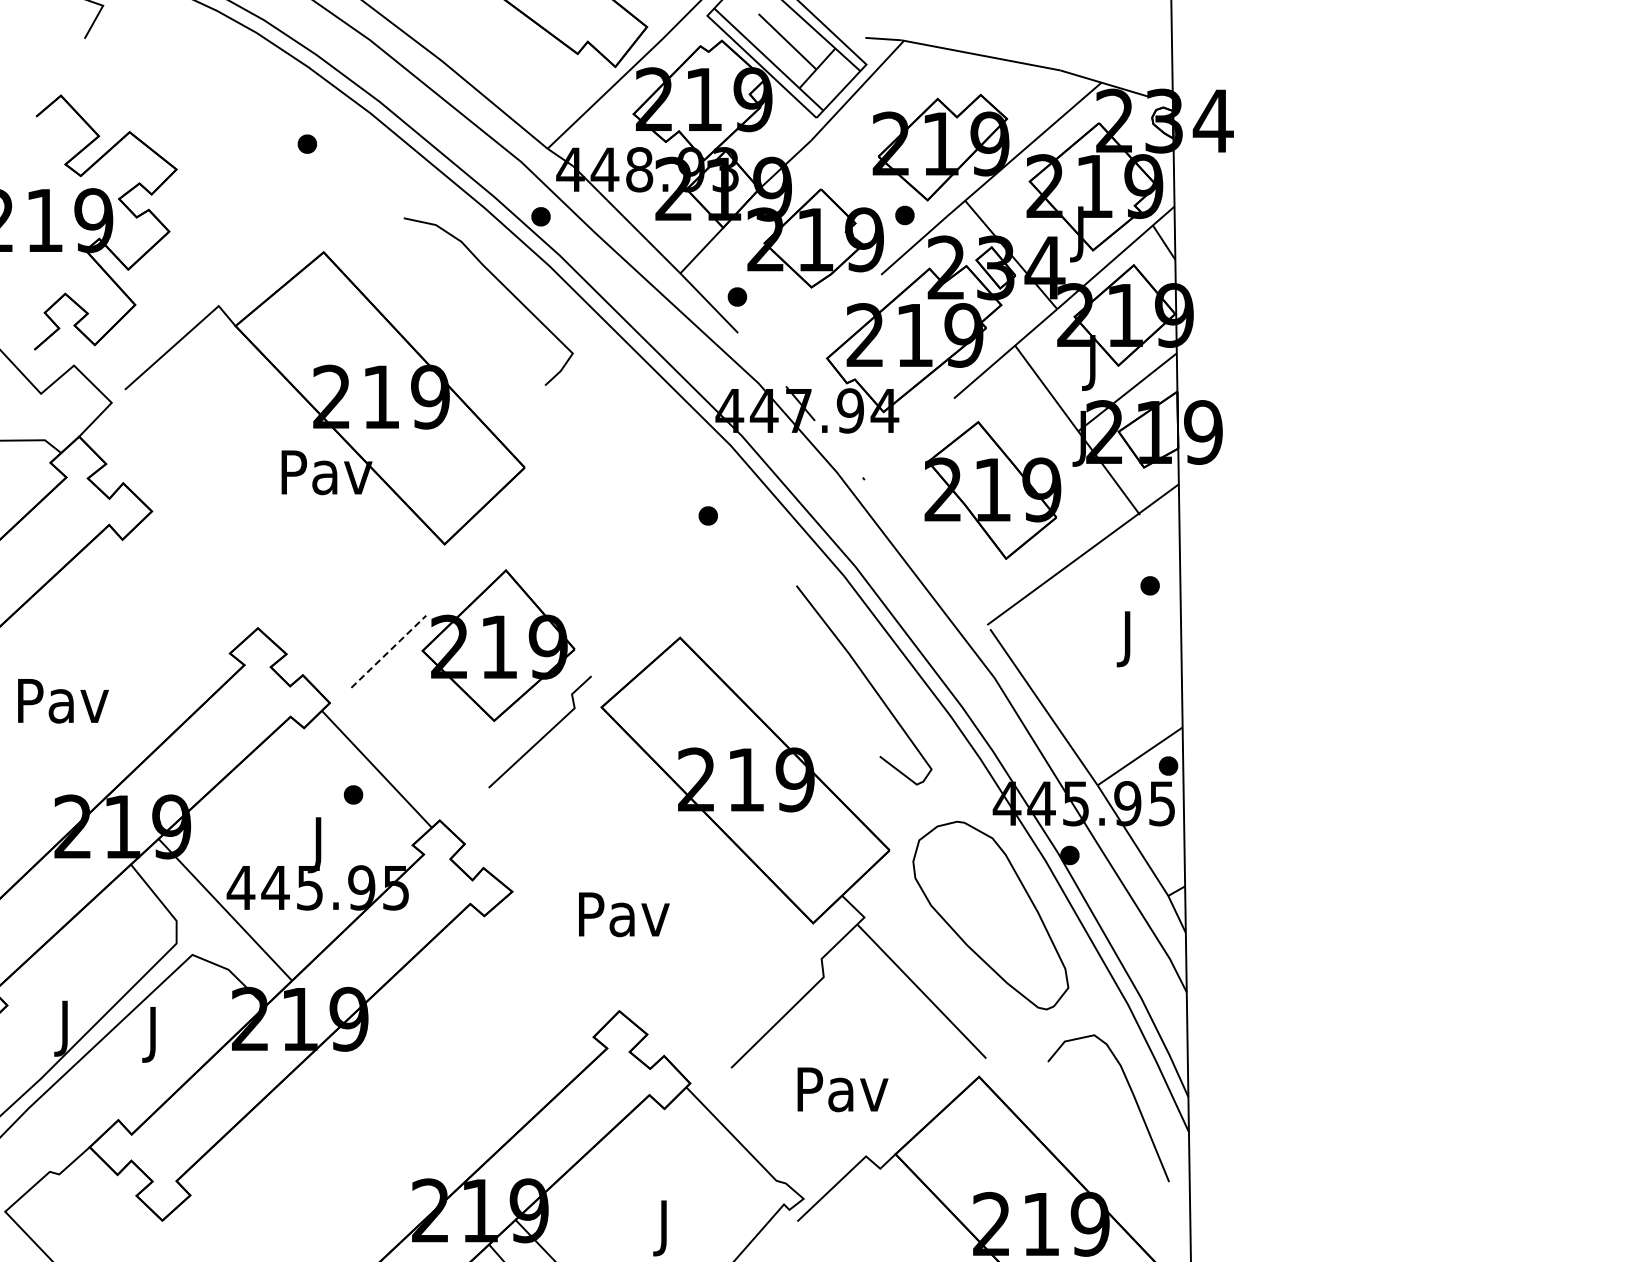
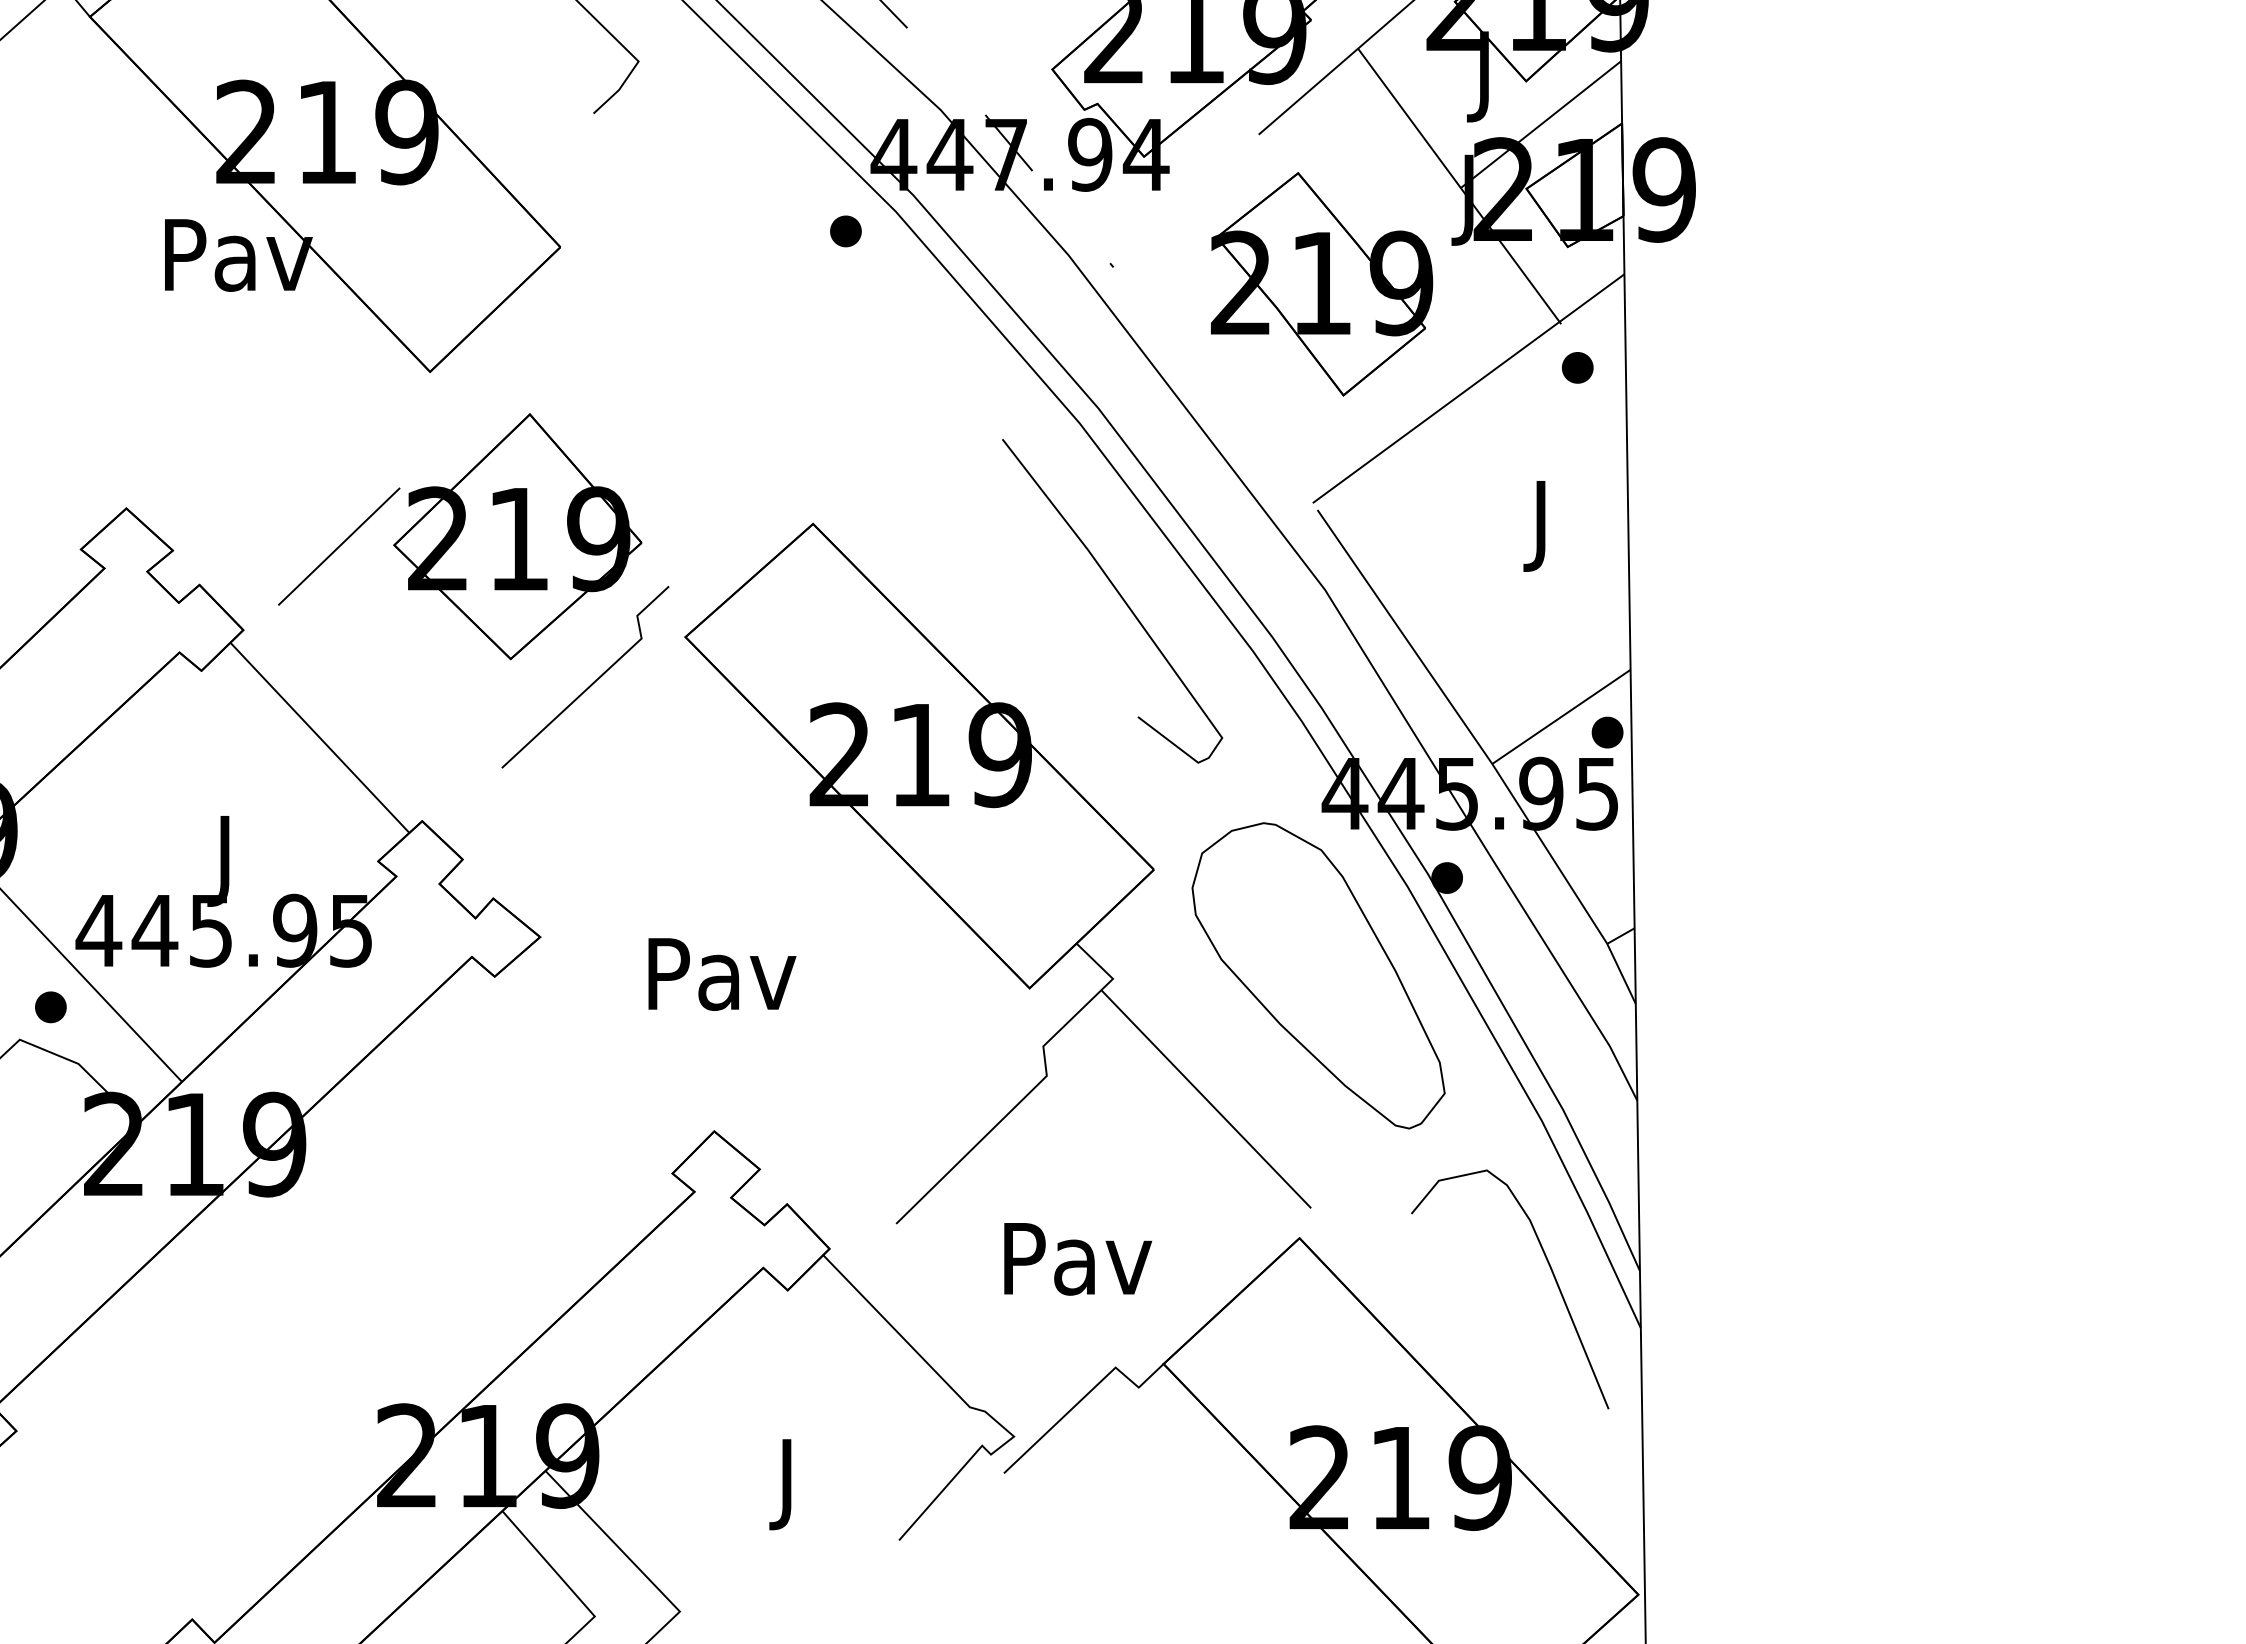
part: (707, 515) -> (844, 230), moved
part: (1149, 585) -> (1576, 367), moved
line: (388, 651) -> (338, 546), dashed -> solid
part: (353, 794) -> (50, 1006), moved

